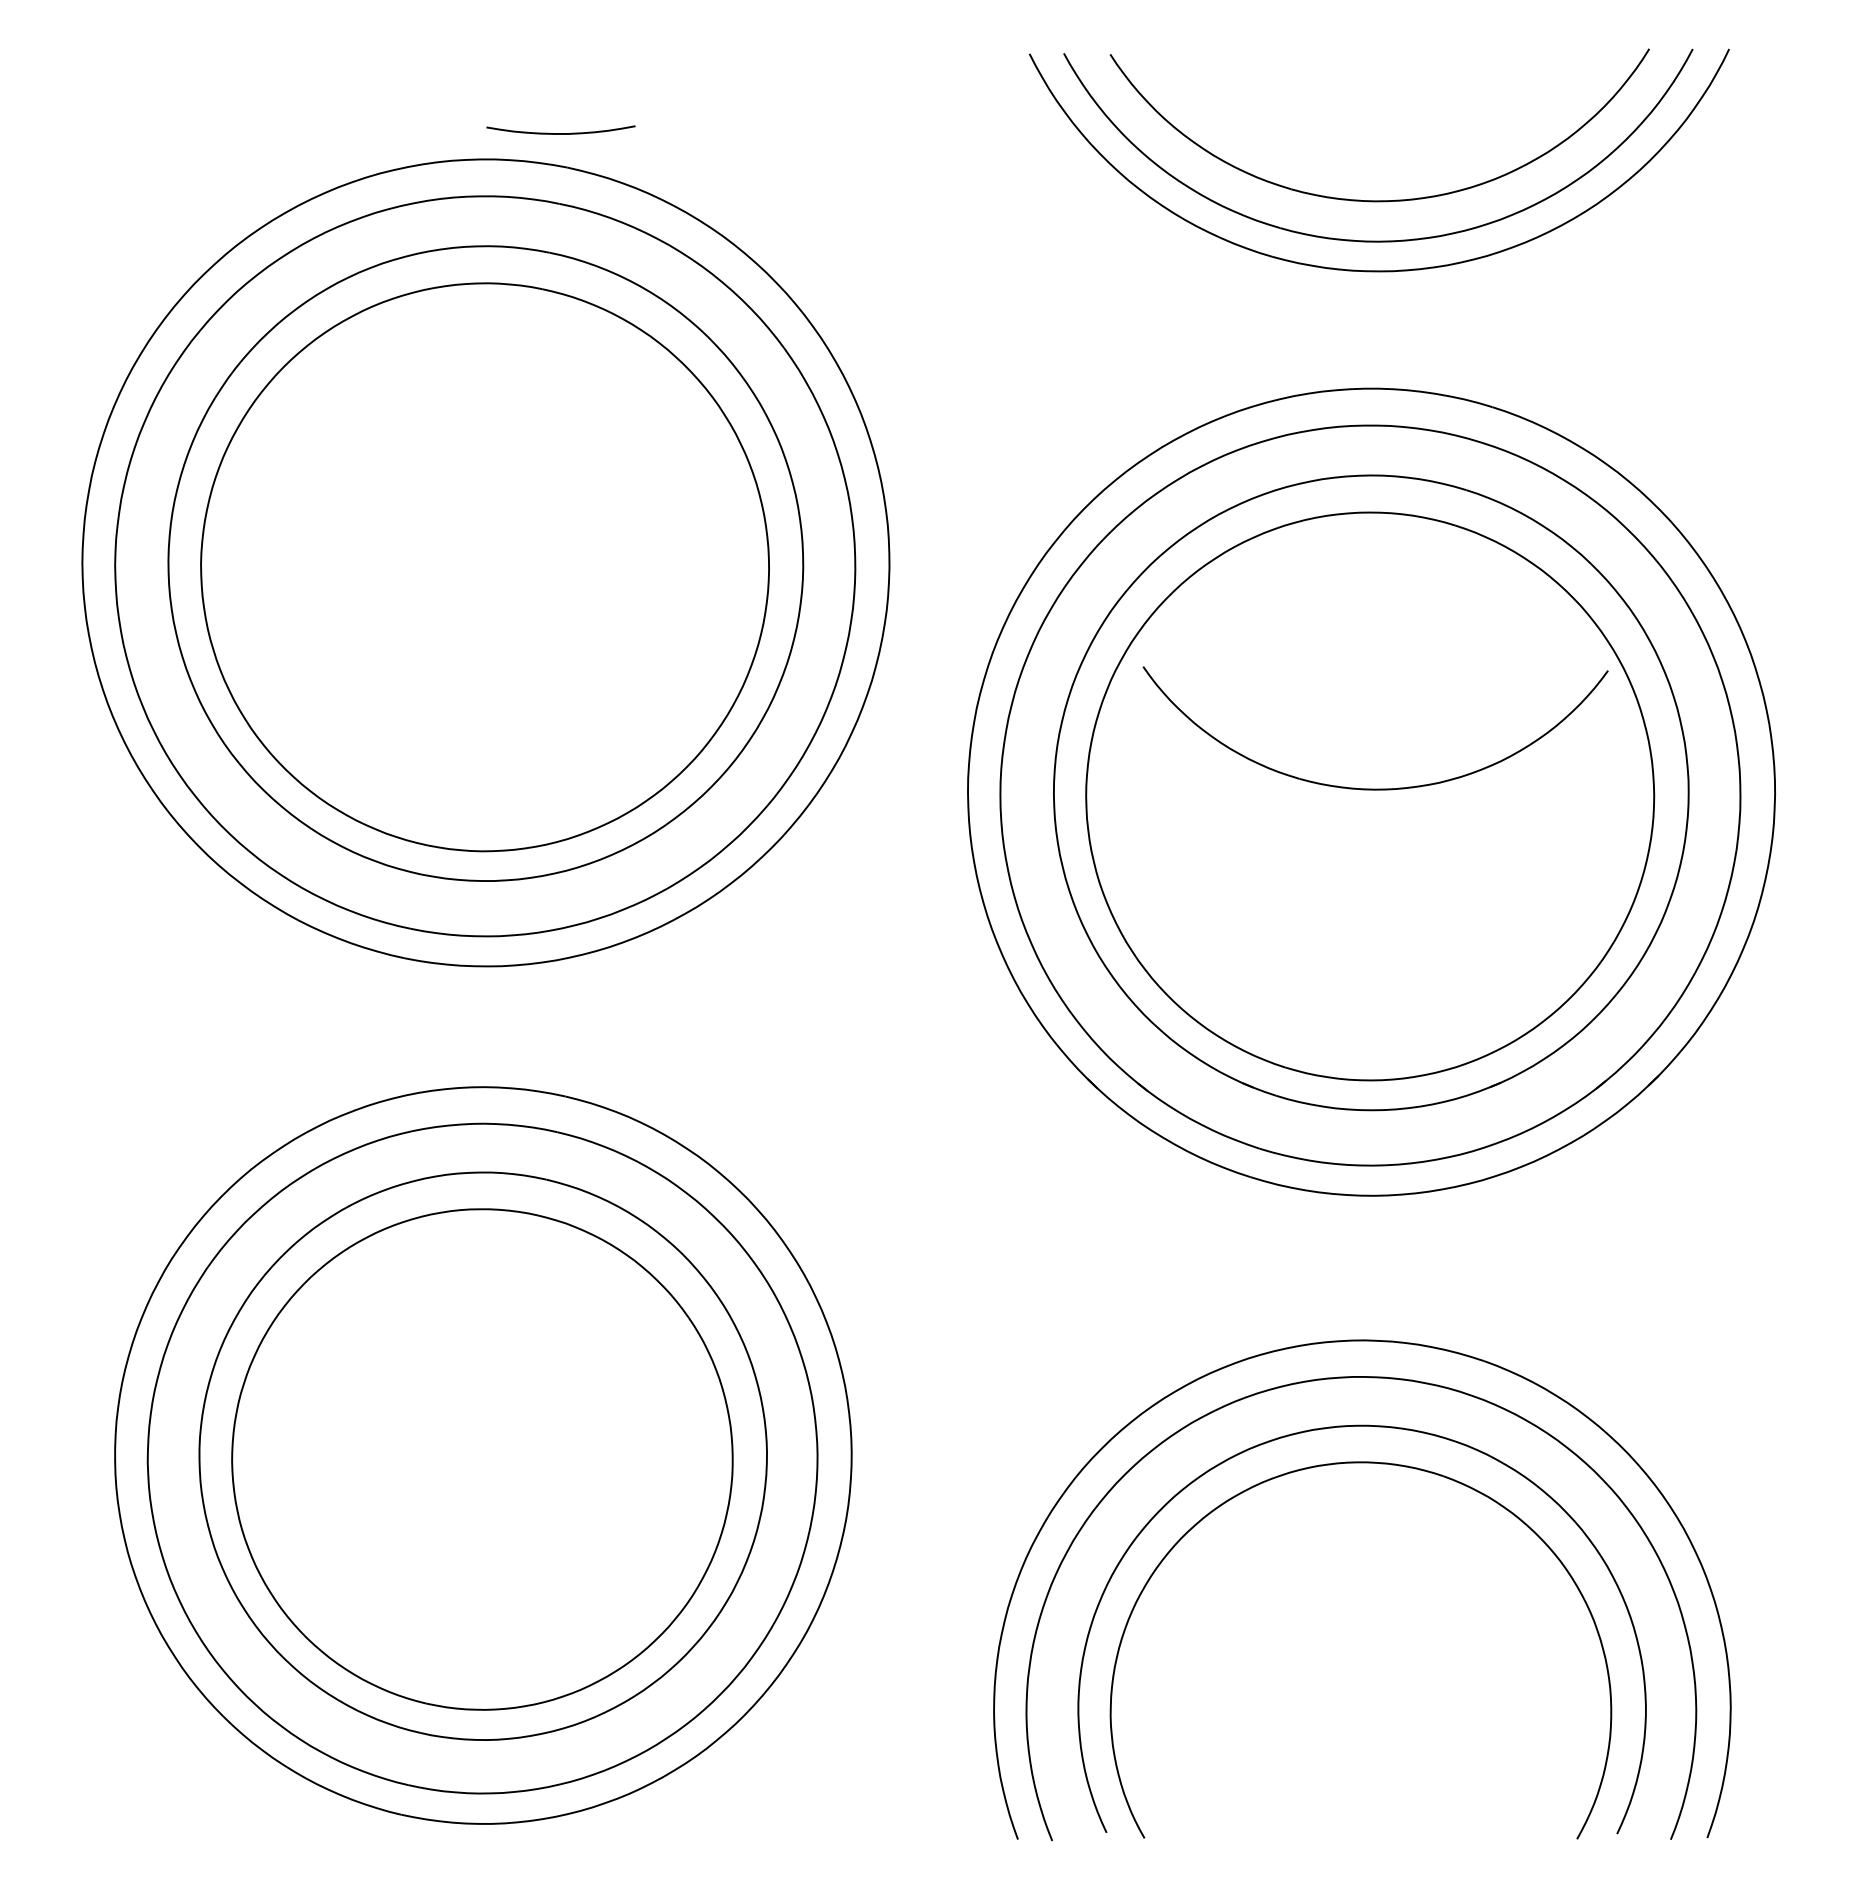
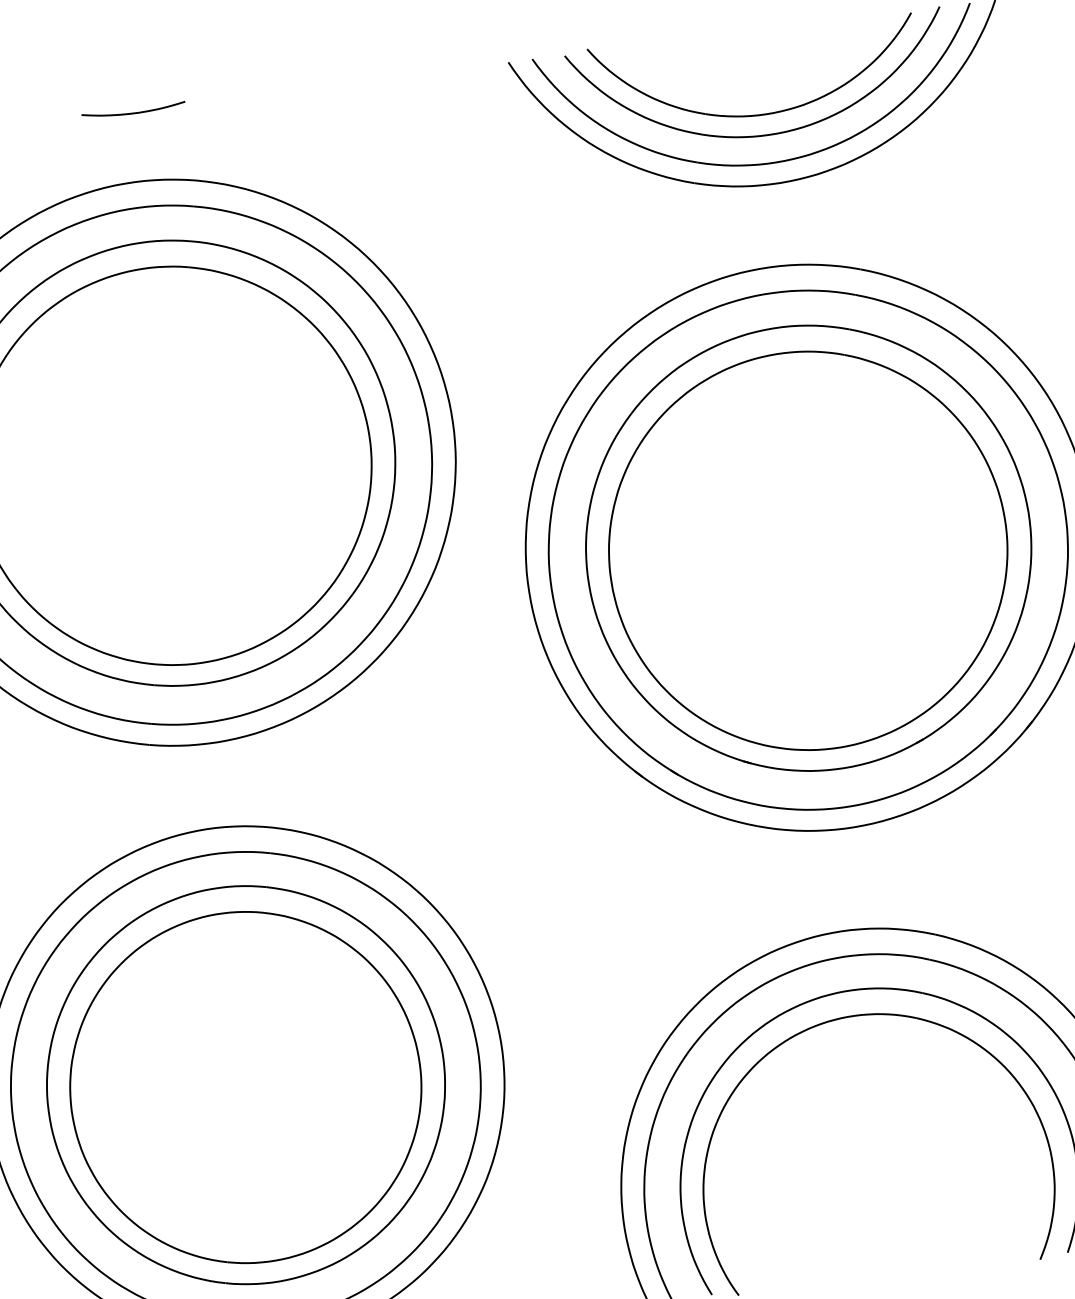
curve: (560, 133) -> (133, 113), moved
part: (1375, 788) -> (759, 114), moved

